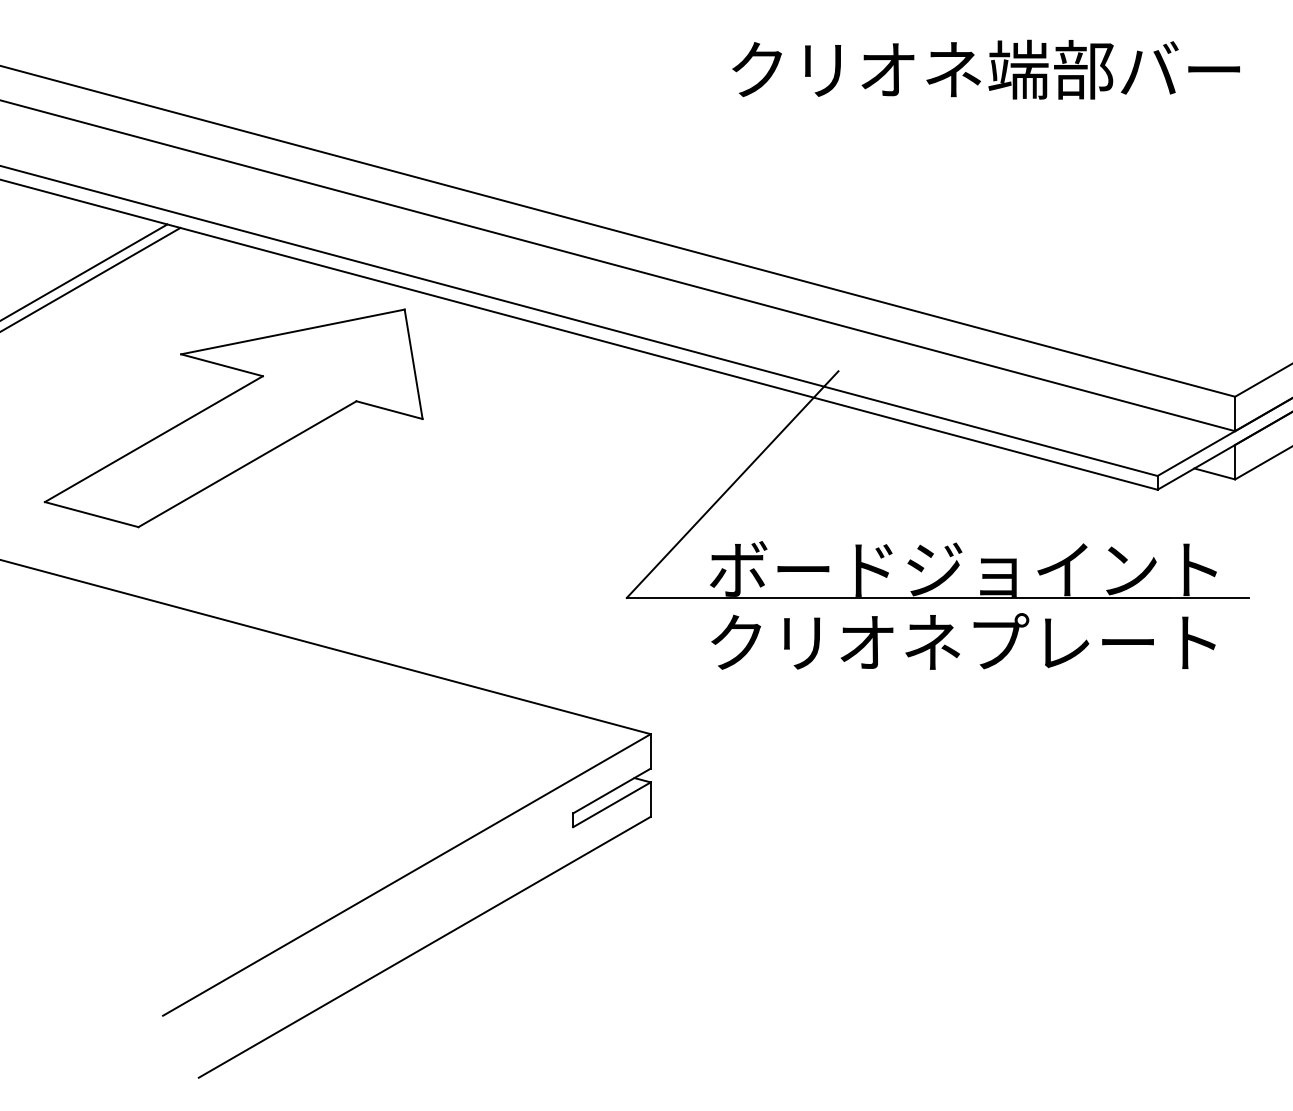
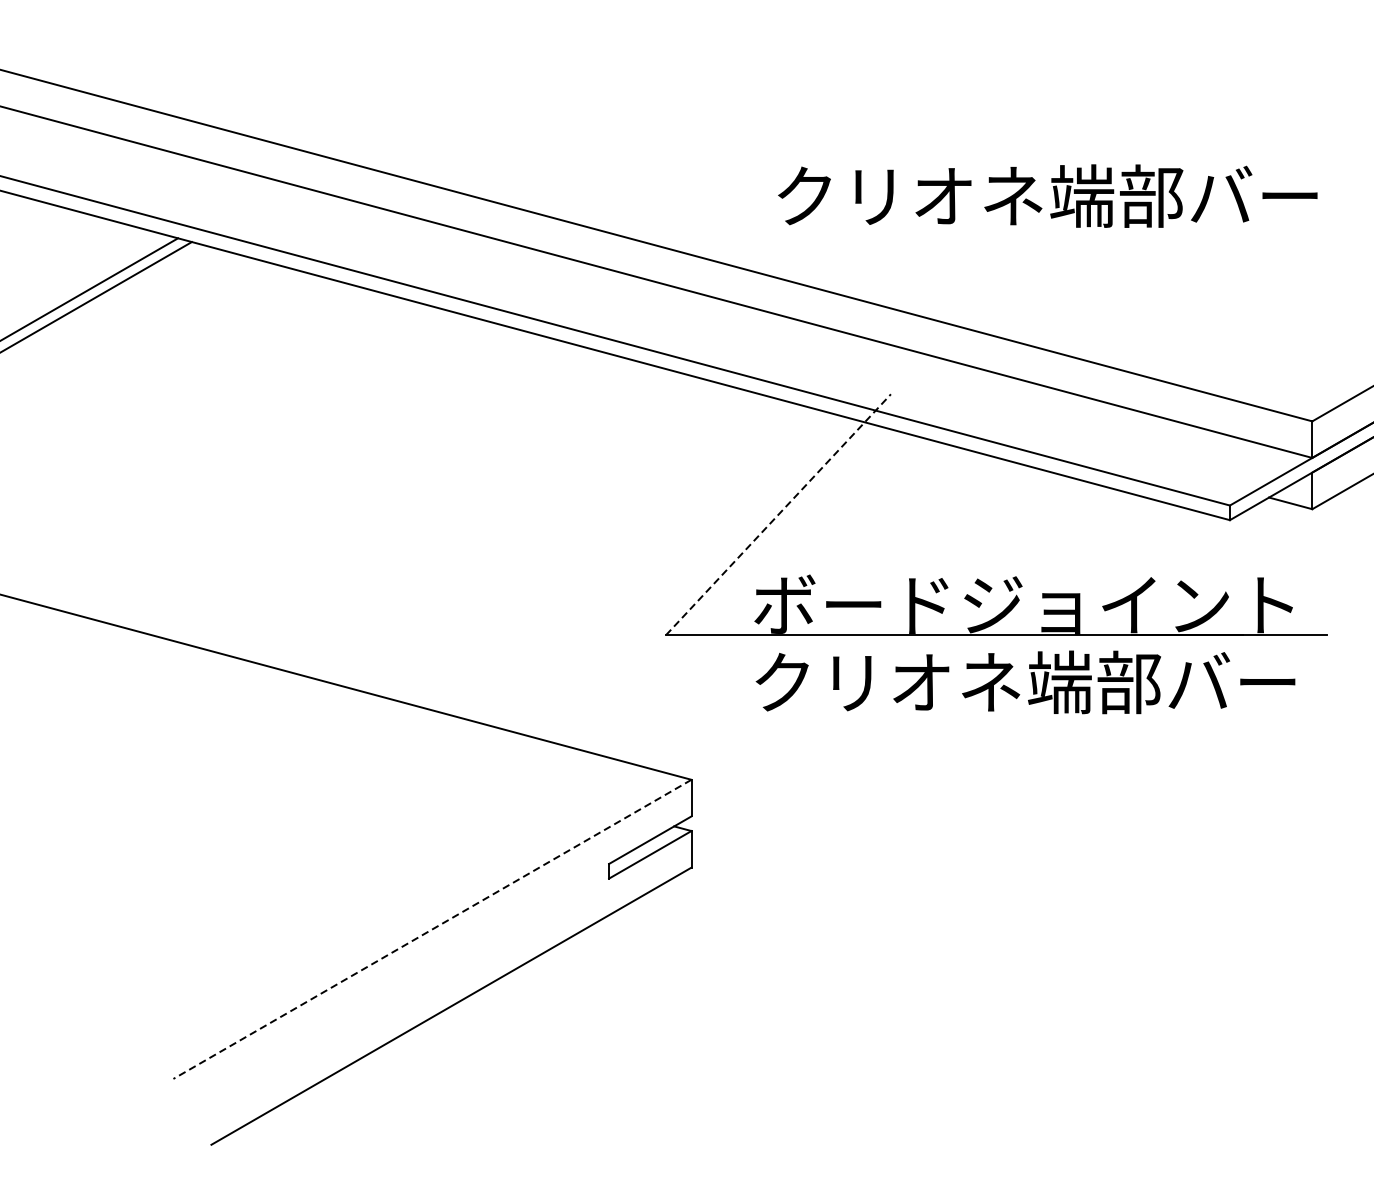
text: (985, 69) -> (1047, 195), moved
part: (233, 418) -> (248, 444), removed
line: (732, 484) -> (778, 514), solid -> dashed
text: (1093, 642) -> (1161, 682), クリオネプレート -> クリオネ端部バー
line: (406, 874) -> (432, 928), solid -> dashed

